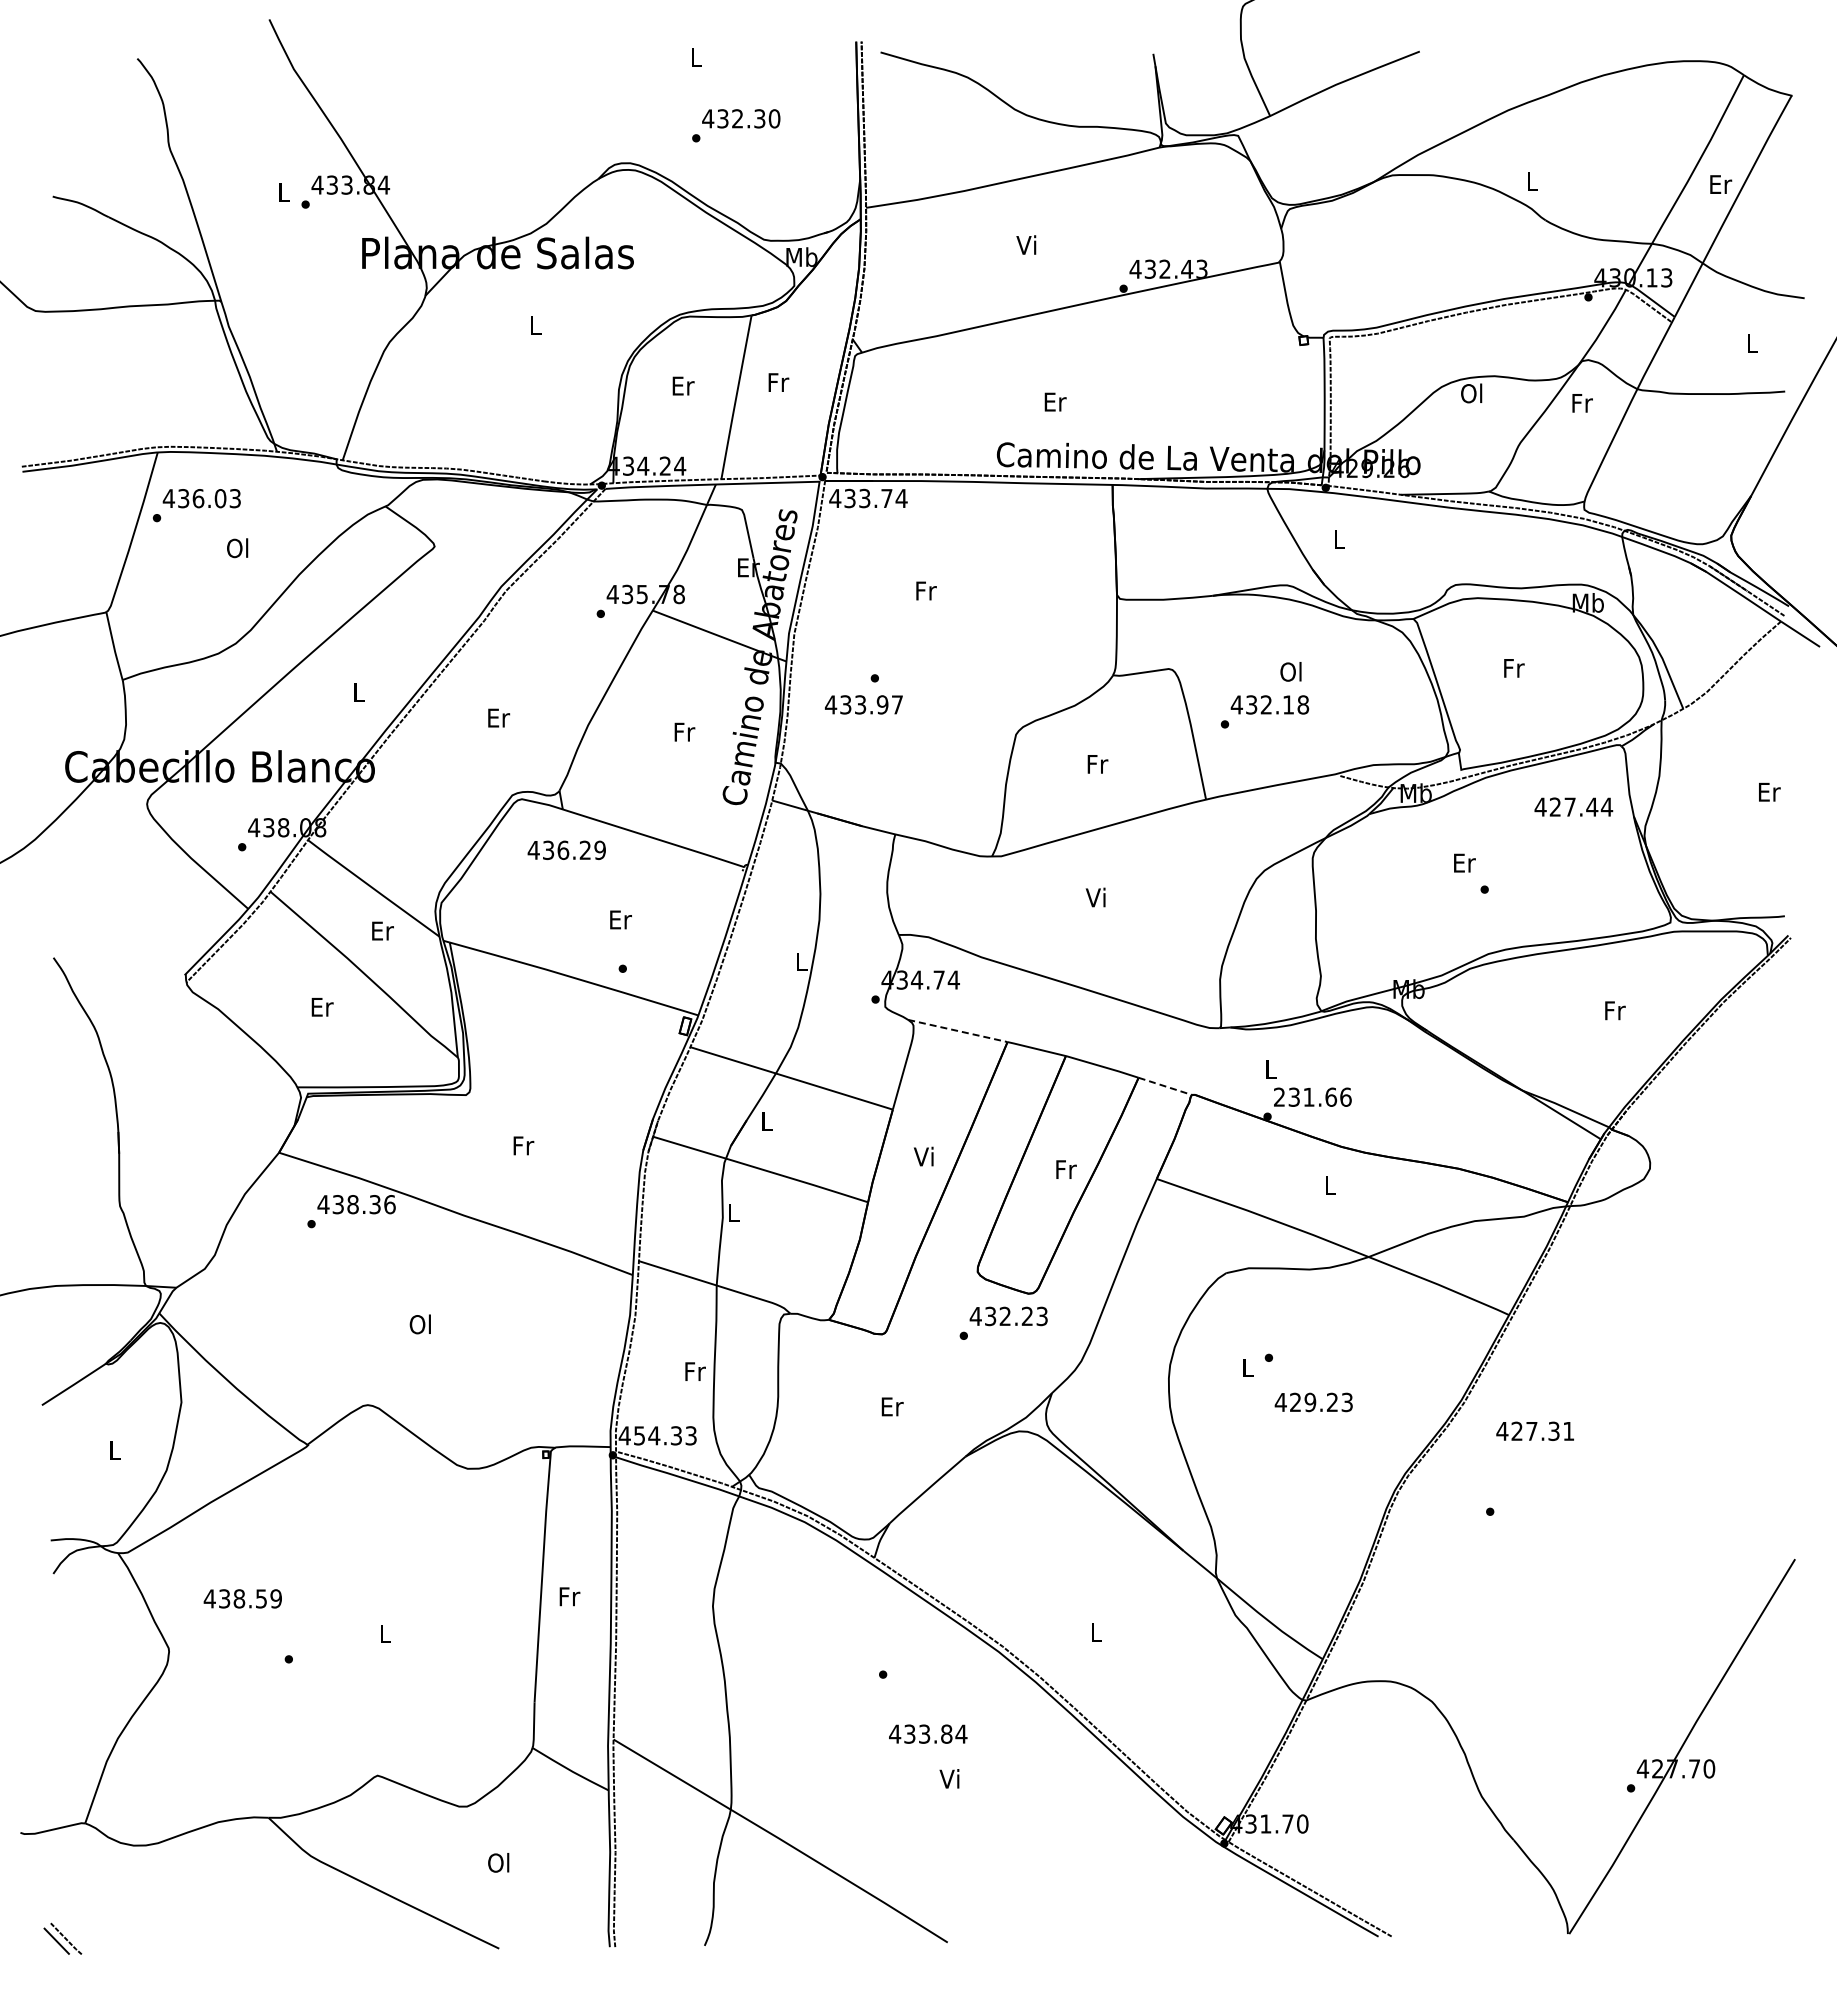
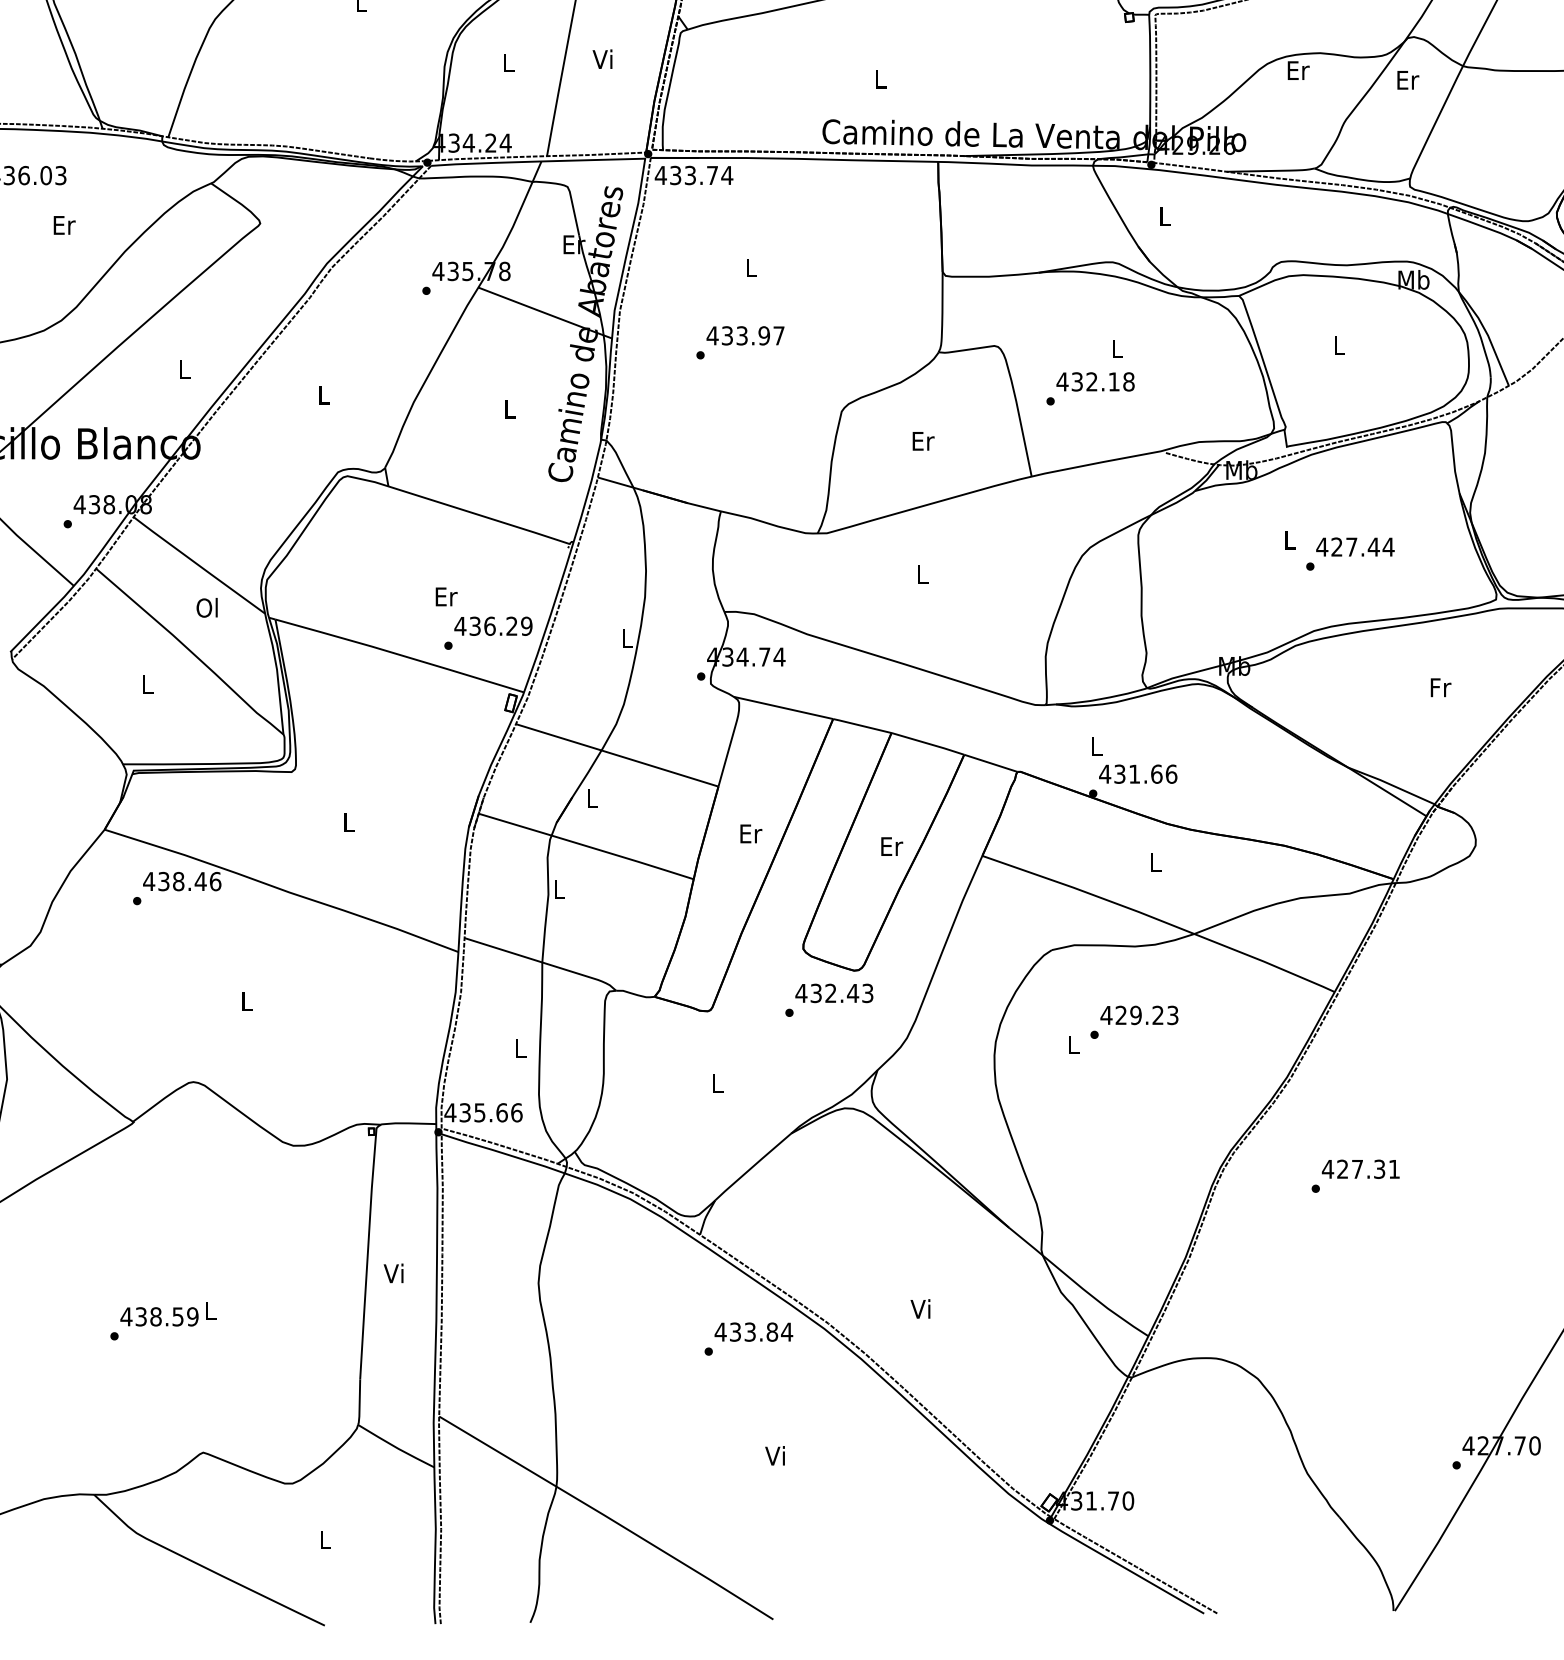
text: (778, 381) -> (604, 58), Fr -> Vi
text: (683, 385) -> (509, 62), Er -> L
text: (1472, 393) -> (1298, 70), Ol -> Er
text: (1055, 401) -> (881, 78), Er -> L
text: (1582, 403) -> (1408, 80), Fr -> Er
text: (238, 548) -> (64, 225), Ol -> Er
text: (926, 590) -> (752, 267), Fr -> L
text: (1514, 668) -> (1340, 345), Fr -> L
text: (1290, 671) -> (1116, 348), Ol -> L
text: (863, 704) -> (745, 335), moved
text: (499, 717) -> (325, 394), Er -> L
text: (684, 731) -> (510, 408), Fr -> L
text: (1097, 764) -> (923, 441), Fr -> Er
text: (1573, 806) -> (1355, 546), moved
text: (566, 849) -> (493, 625), moved
text: (1464, 862) -> (1290, 539), Er -> L
text: (1095, 897) -> (921, 574), Vi -> L
text: (382, 930) -> (208, 607), Er -> Ol
text: (322, 1006) -> (148, 683), Er -> L
line: (958, 1031) -> (784, 708), dashed -> solid
line: (1164, 1086) -> (990, 763), dashed -> solid
text: (1279, 1096) -> (1105, 773), 231.66 -> 431.66
text: (523, 1145) -> (349, 822), Fr -> L
text: (924, 1156) -> (750, 833), Vi -> Er
text: (1066, 1169) -> (892, 846), Fr -> Er
text: (375, 1204) -> (201, 881), 438.36 -> 438.46
text: (1027, 1315) -> (853, 992), 432.23 -> 432.43
text: (419, 1324) -> (245, 1001), Ol -> L
text: (695, 1371) -> (521, 1048), Fr -> L
text: (1313, 1402) -> (1139, 1015), moved
text: (892, 1406) -> (718, 1083), Er -> L
text: (1534, 1430) -> (1360, 1168), moved
text: (665, 1435) -> (491, 1112), 454.33 -> 435.66
text: (569, 1596) -> (395, 1273), Fr -> Vi
text: (242, 1598) -> (159, 1316), moved
text: (1094, 1631) -> (920, 1308), L -> Vi
text: (928, 1733) -> (754, 1331), moved
text: (498, 1862) -> (324, 1539), Ol -> L

